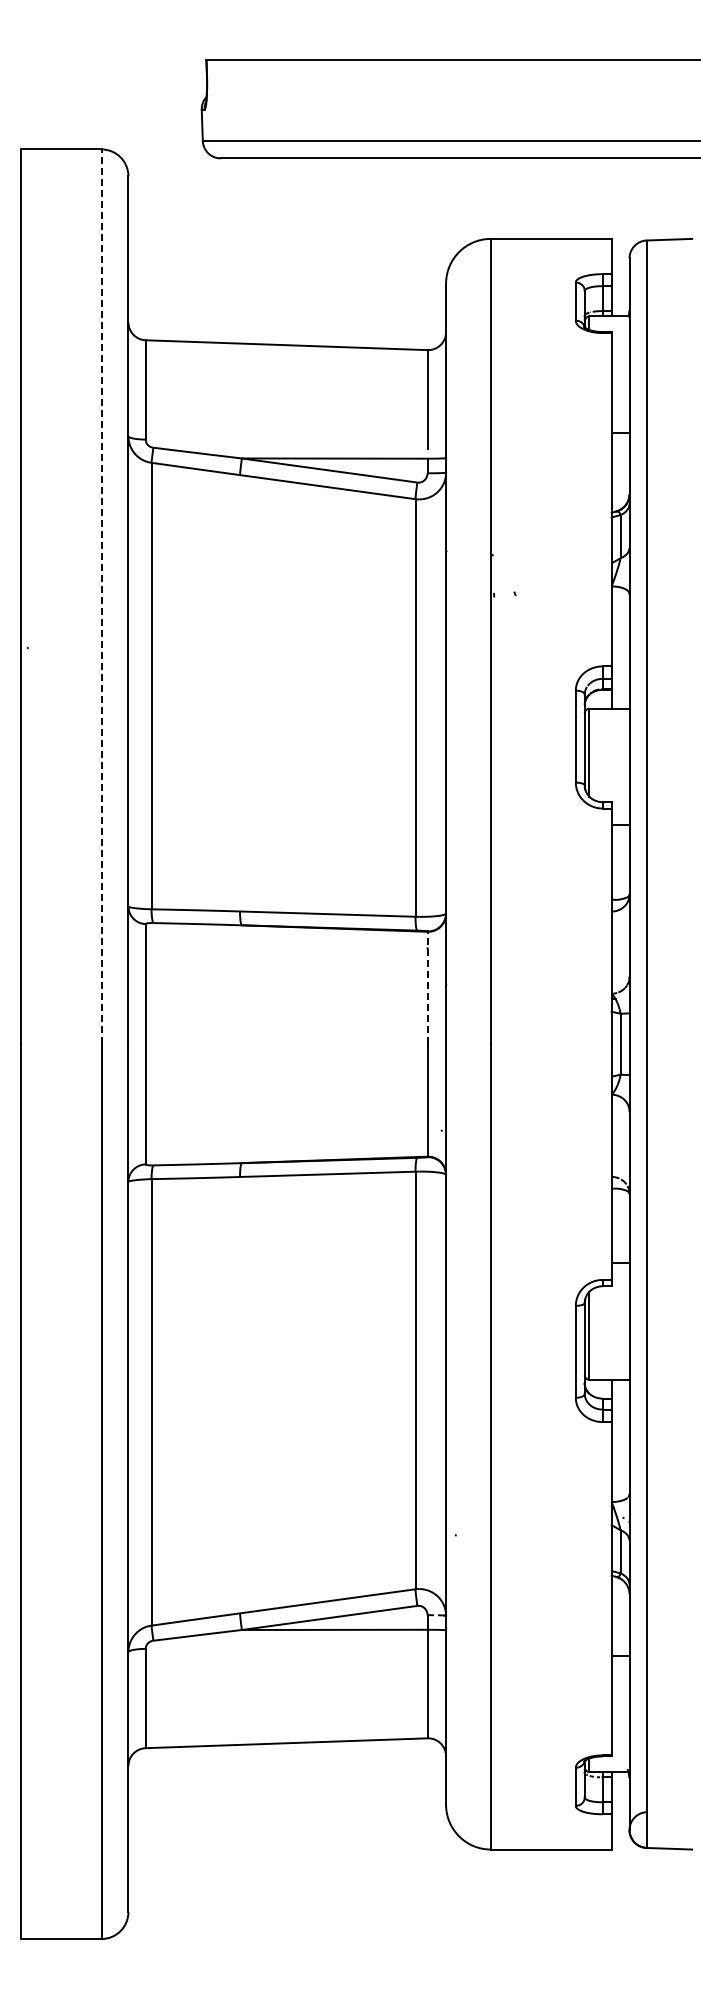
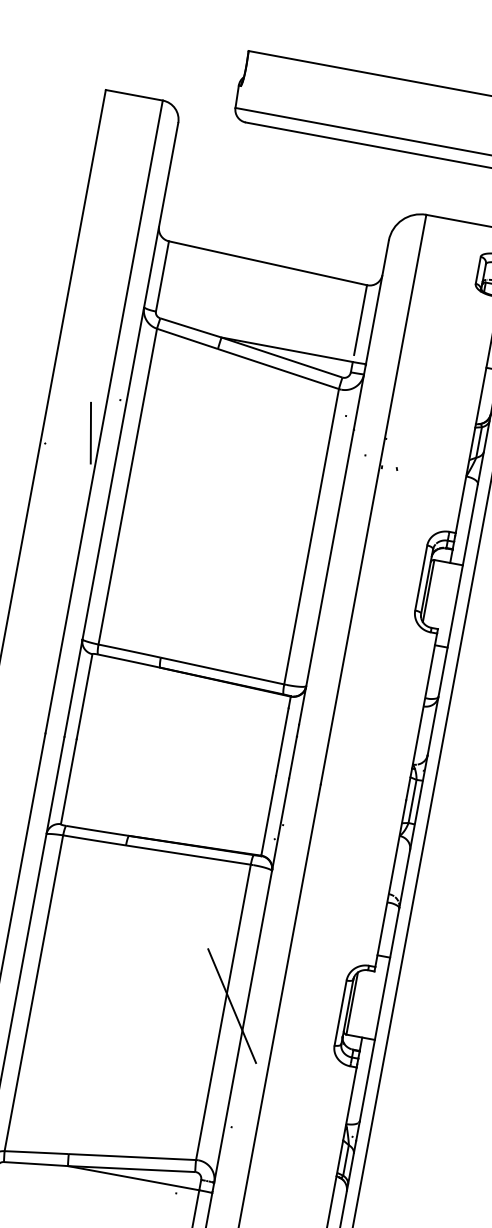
line: (101, 596) -> (104, 416), dashed -> solid
line: (87, 621) -> (90, 432), added
line: (427, 987) -> (283, 736), dashed -> solid
line: (425, 1369) -> (231, 1005), added

